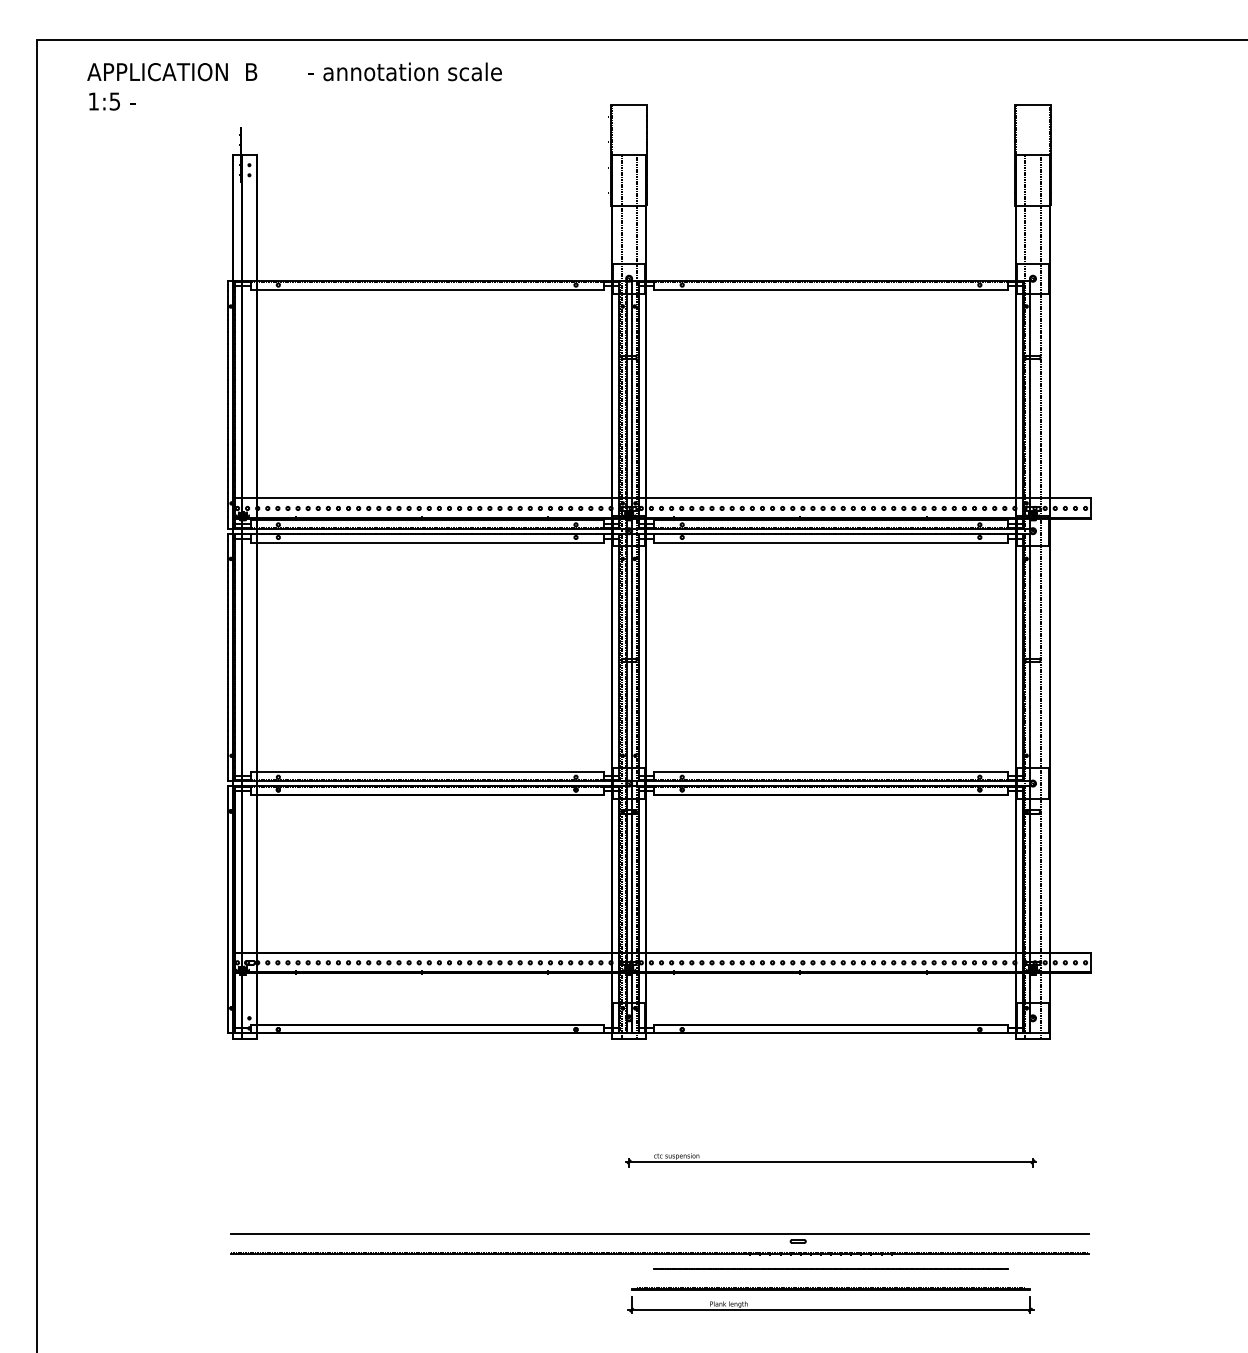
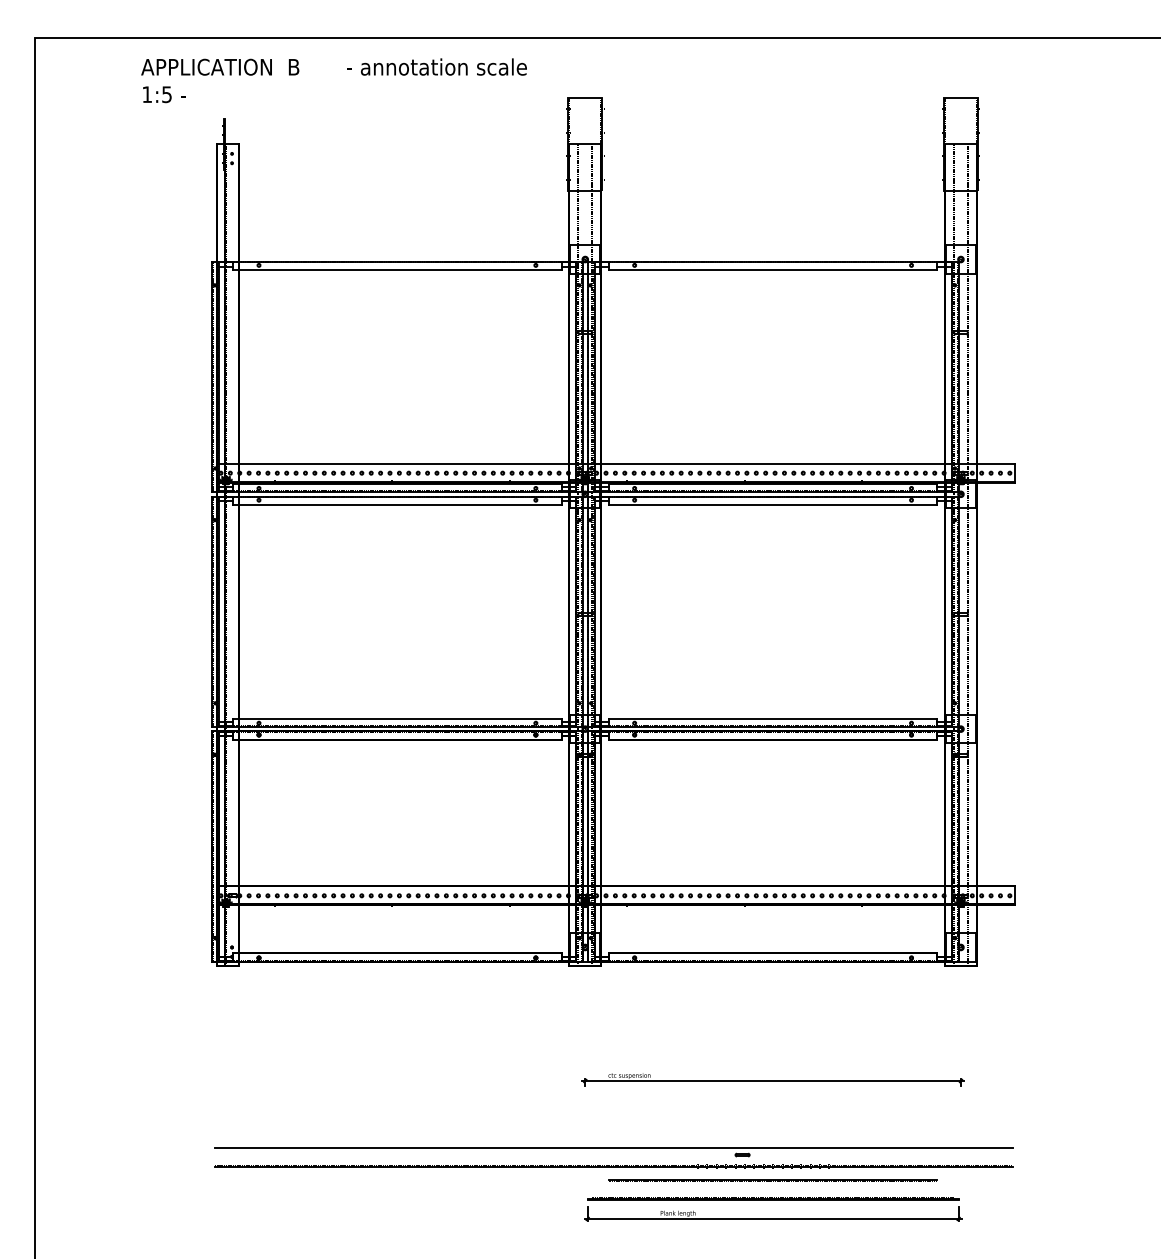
text: (293, 86) -> (333, 80), moved

